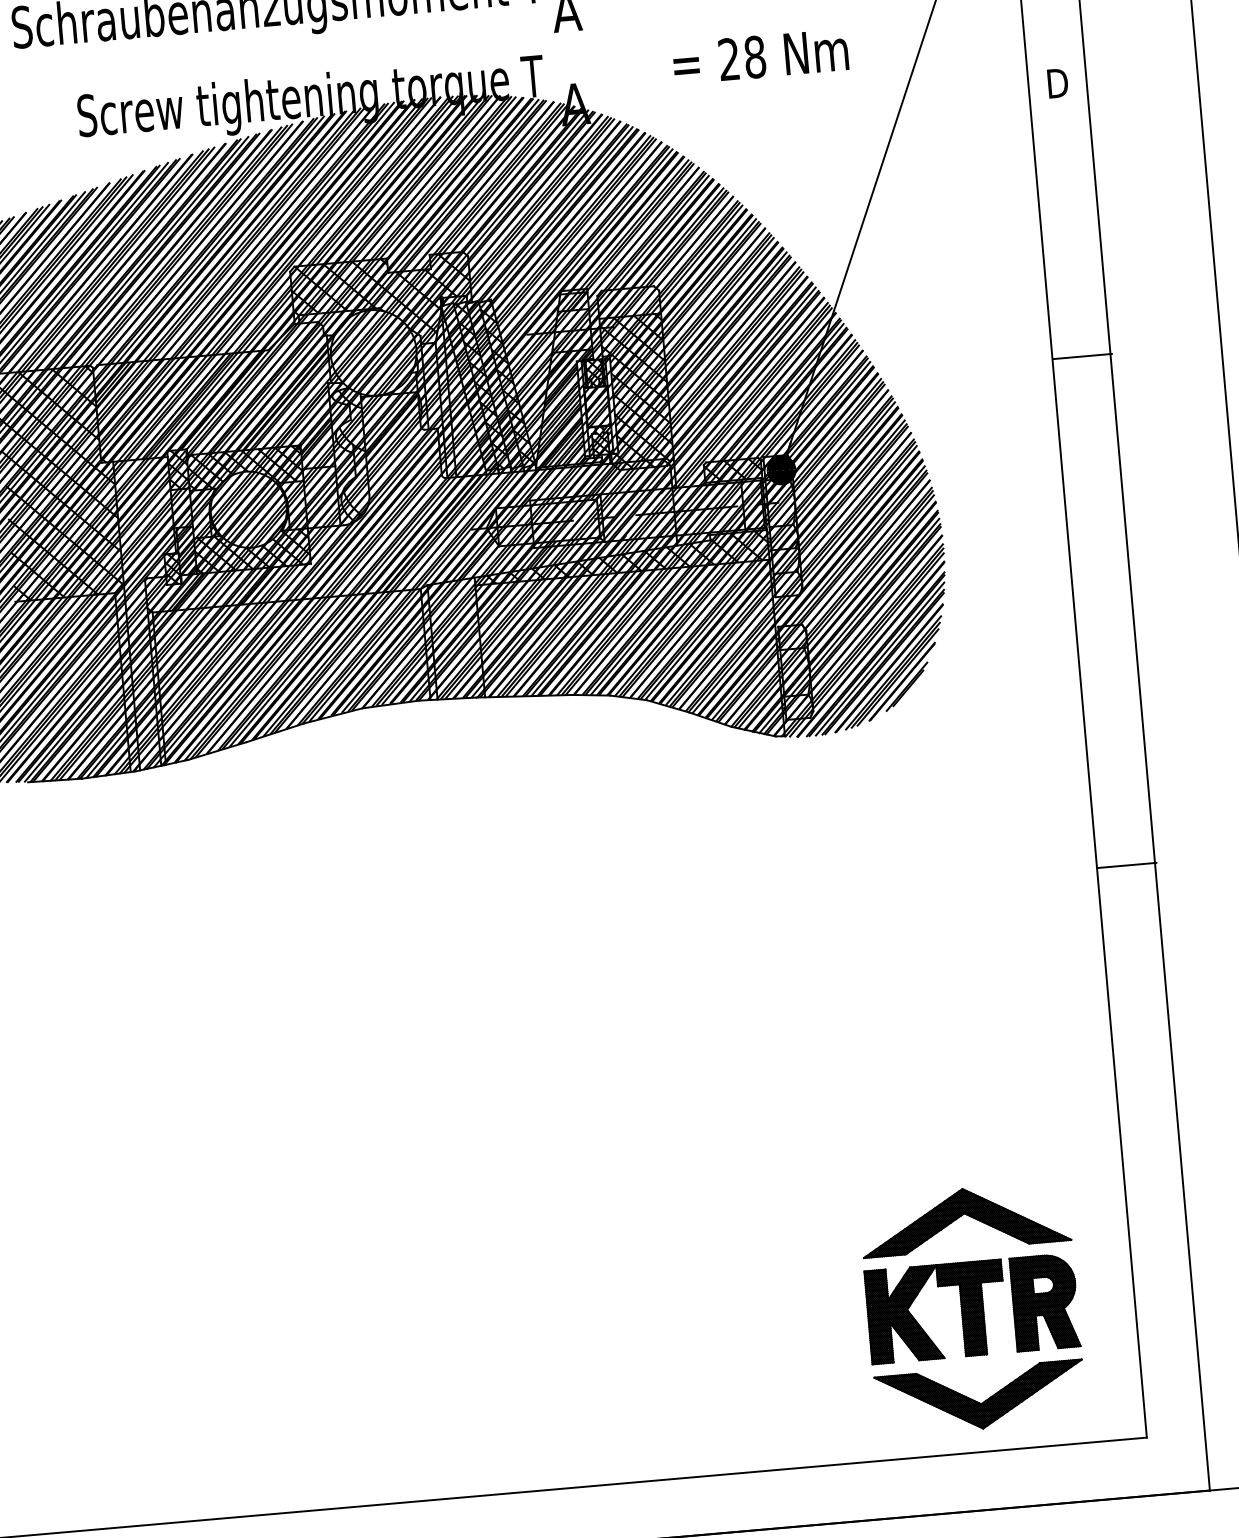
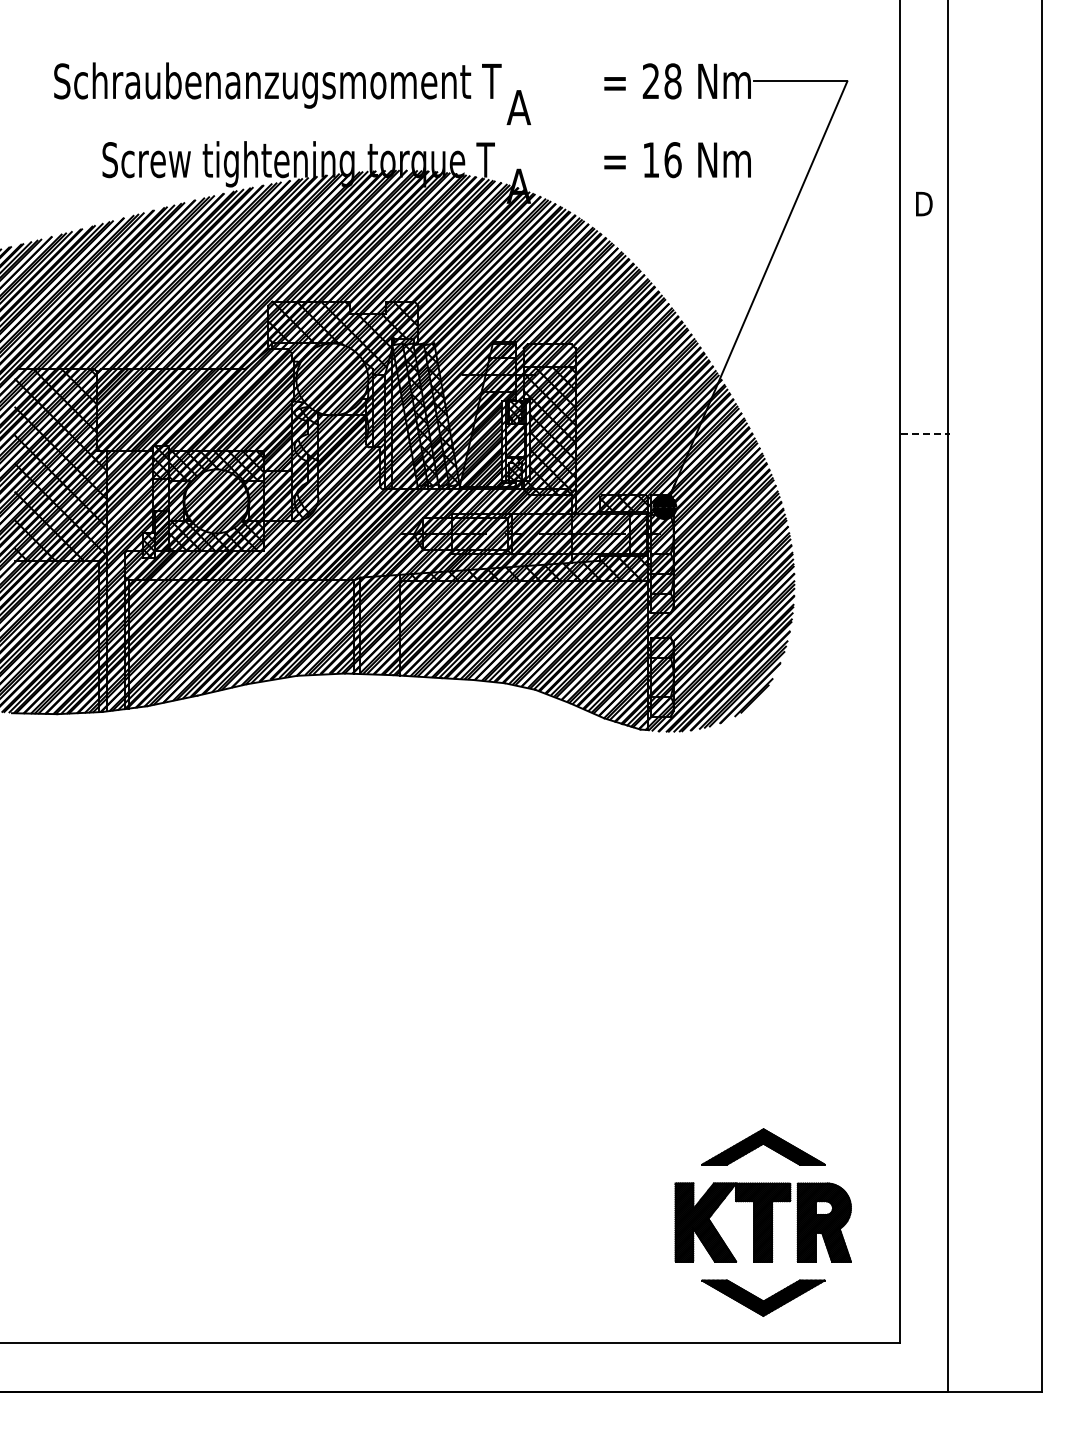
text: (741, 58) -> (661, 160), 28 -> 16
line: (1083, 356) -> (925, 434), solid -> dashed
line: (1126, 865) -> (924, 863), removed
part: (964, 1218) -> (763, 1146), size x0.7
part: (980, 1397) -> (763, 1297), size x0.7

